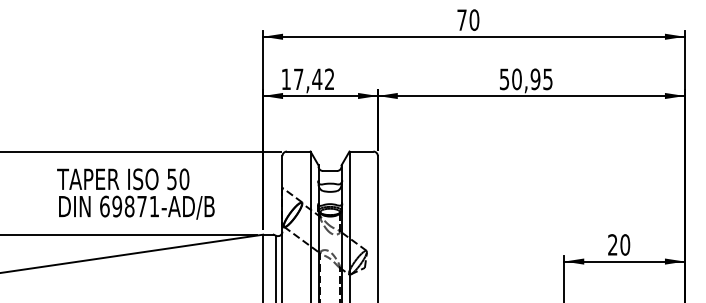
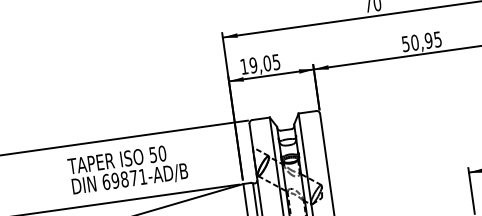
text: (313, 79) -> (264, 63), 17,42 -> 19,05
text: (135, 193) -> (127, 169), moved

